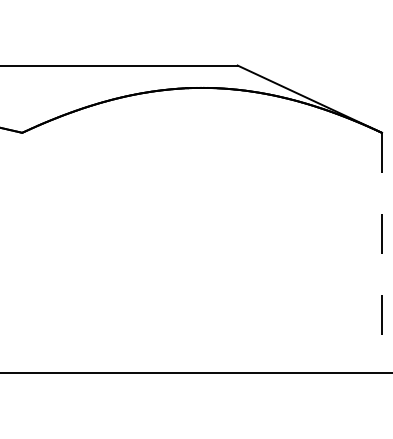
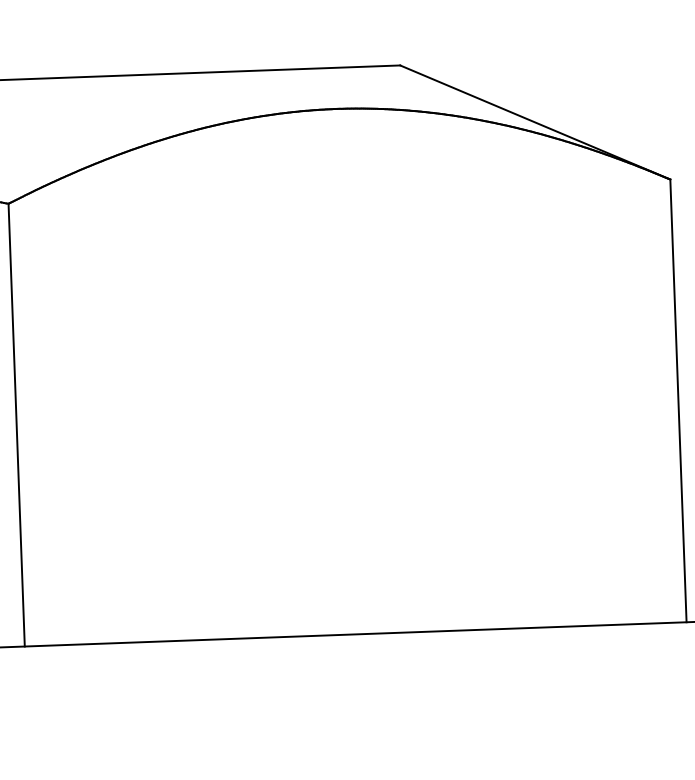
line: (22, 252) -> (16, 423), added
line: (381, 253) -> (677, 401), dashed -> solid

